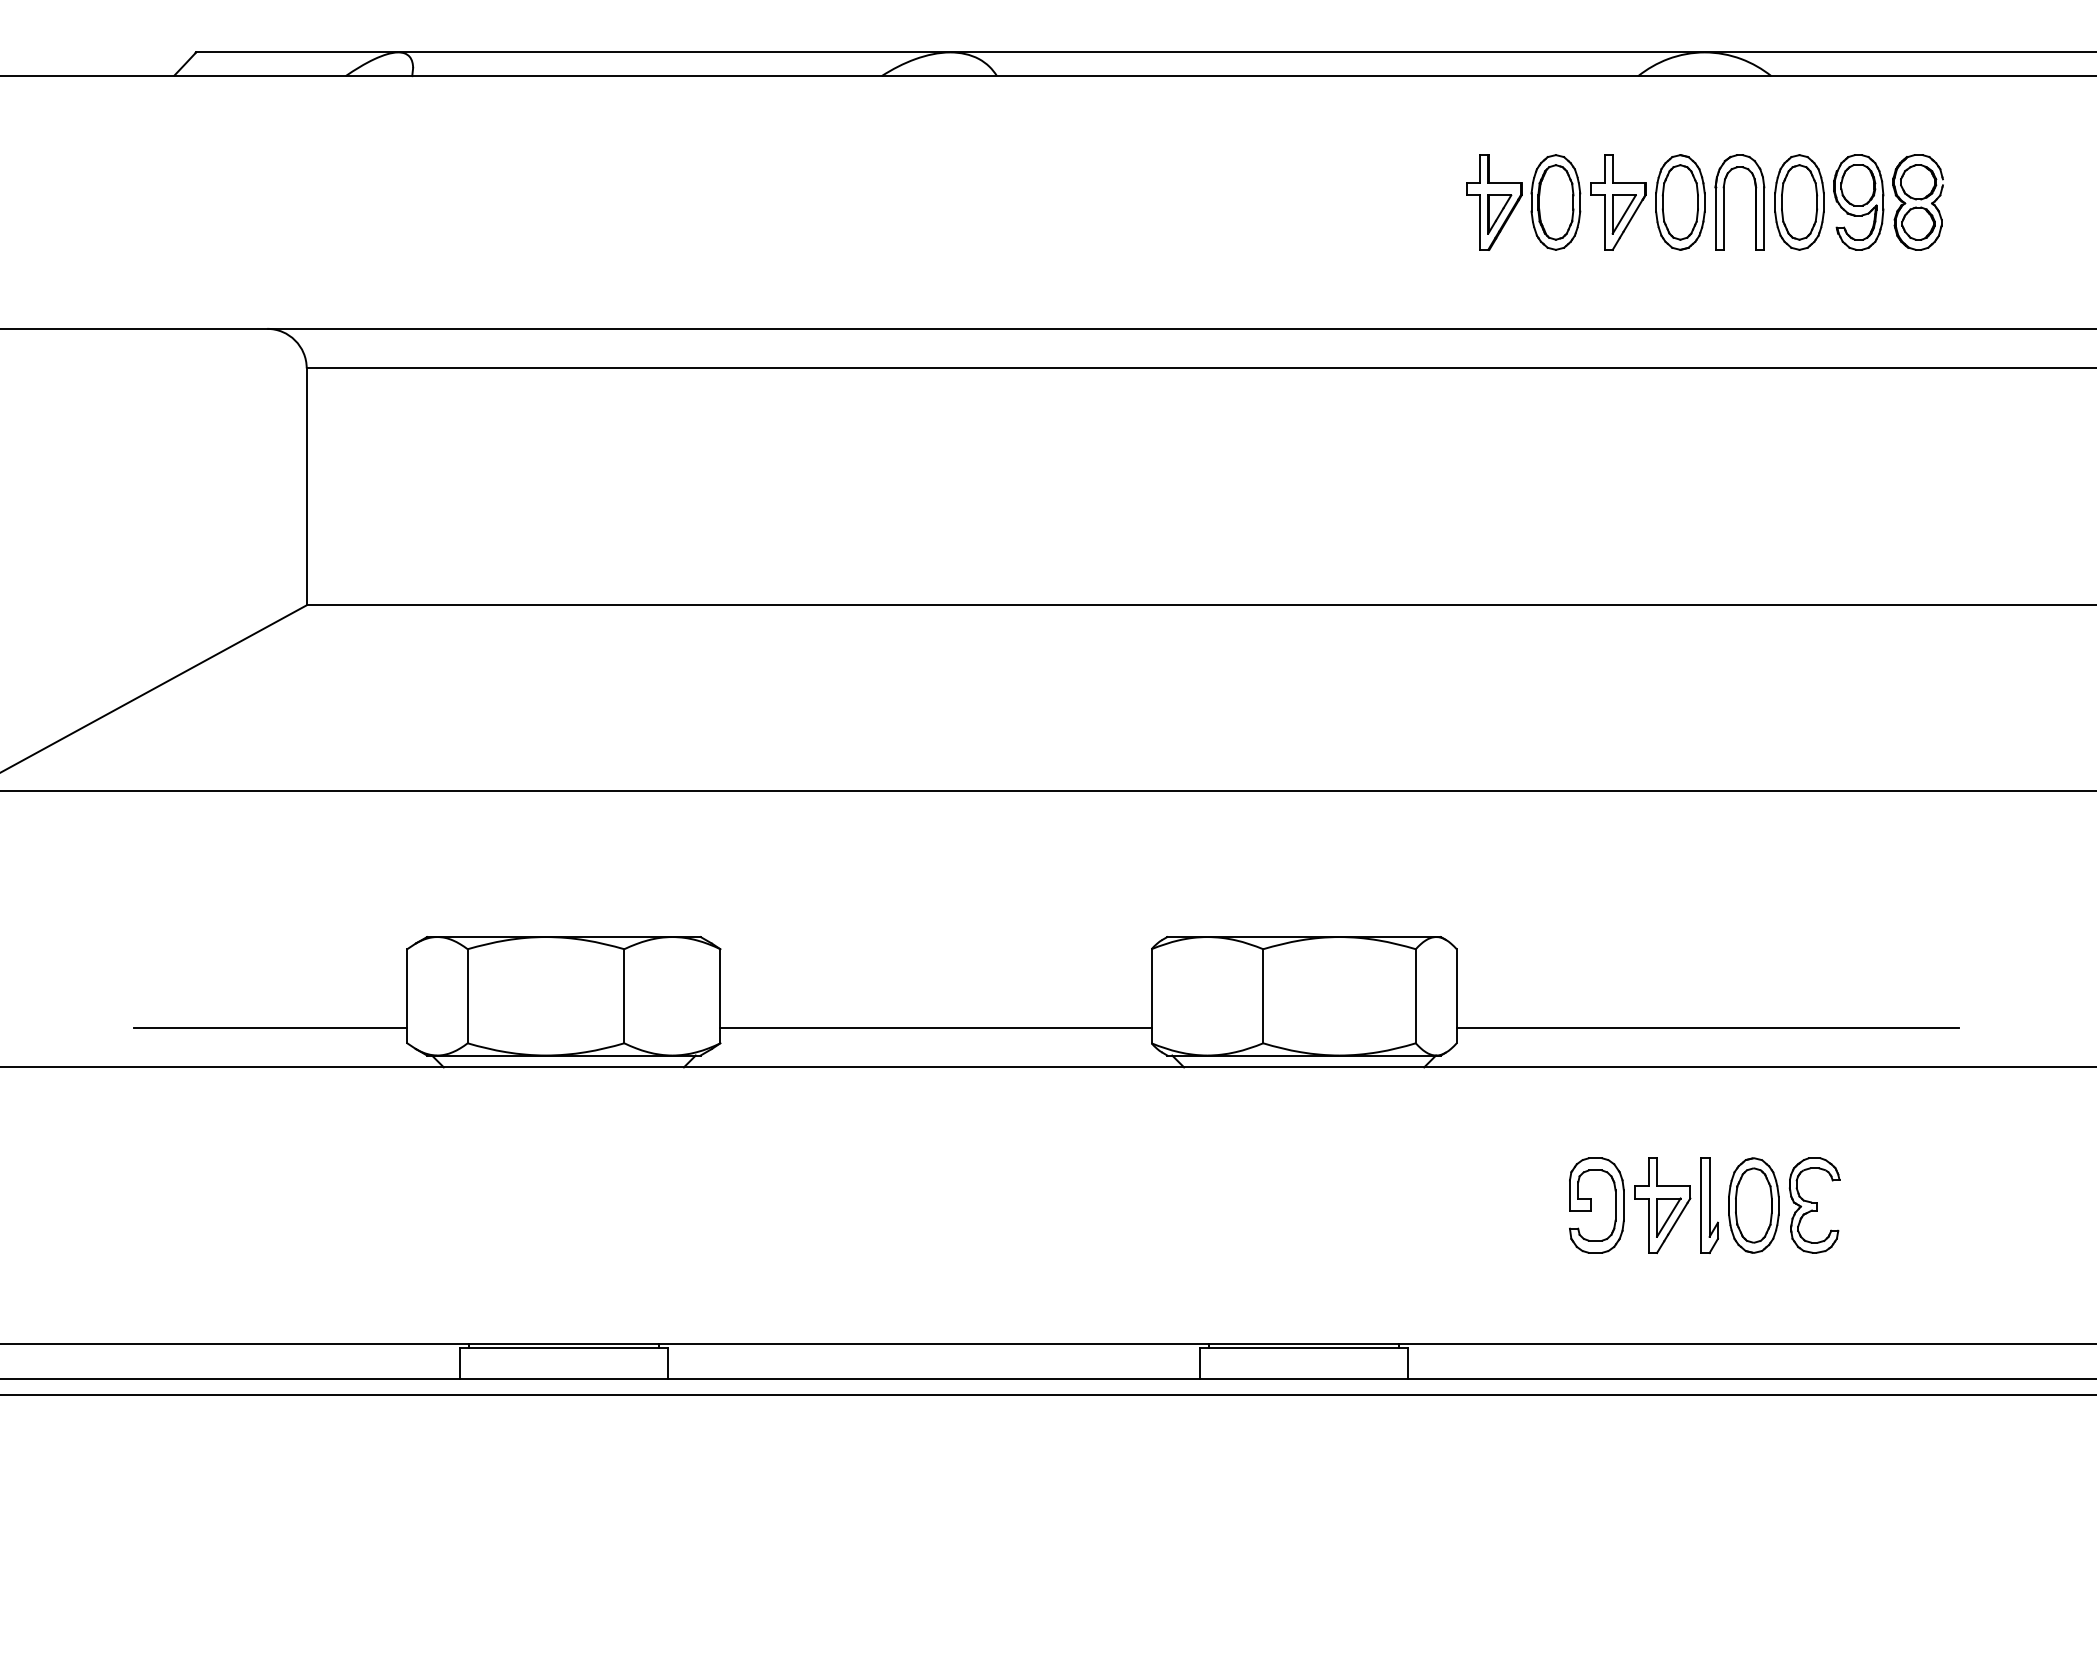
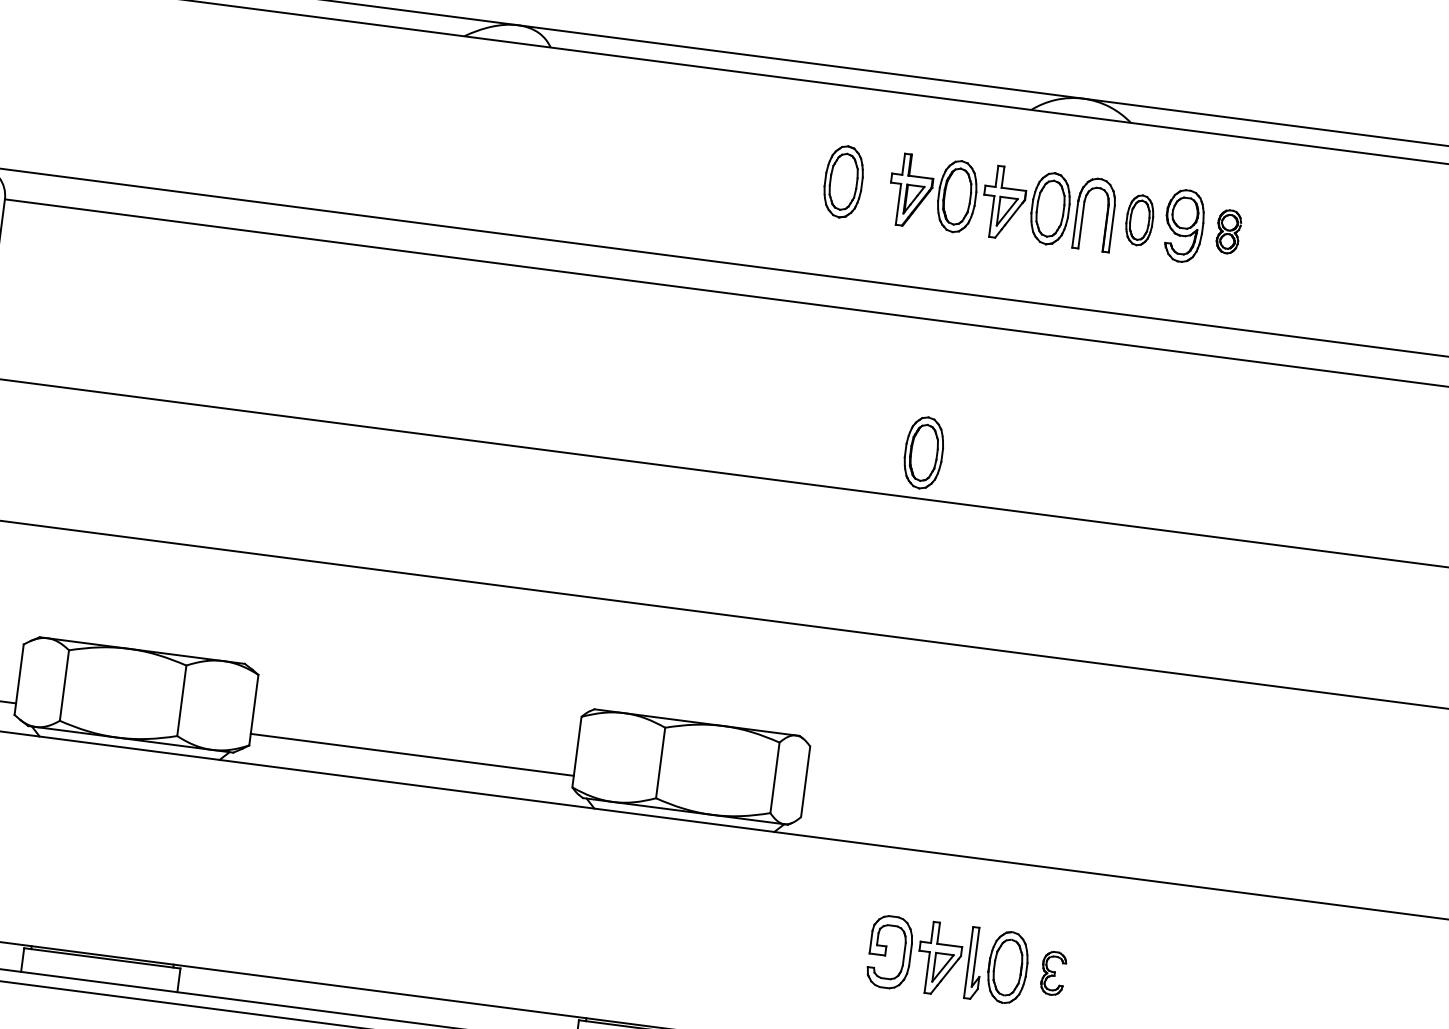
part: (1404, 202) -> (843, 181), added
part: (1799, 202) -> (1139, 220), size x0.7
part: (1917, 202) -> (1228, 231), size x0.6
part: (1555, 544) -> (923, 452), added
line: (1707, 1027) -> (990, 829), removed
part: (1814, 1205) -> (1053, 973), size x0.6

